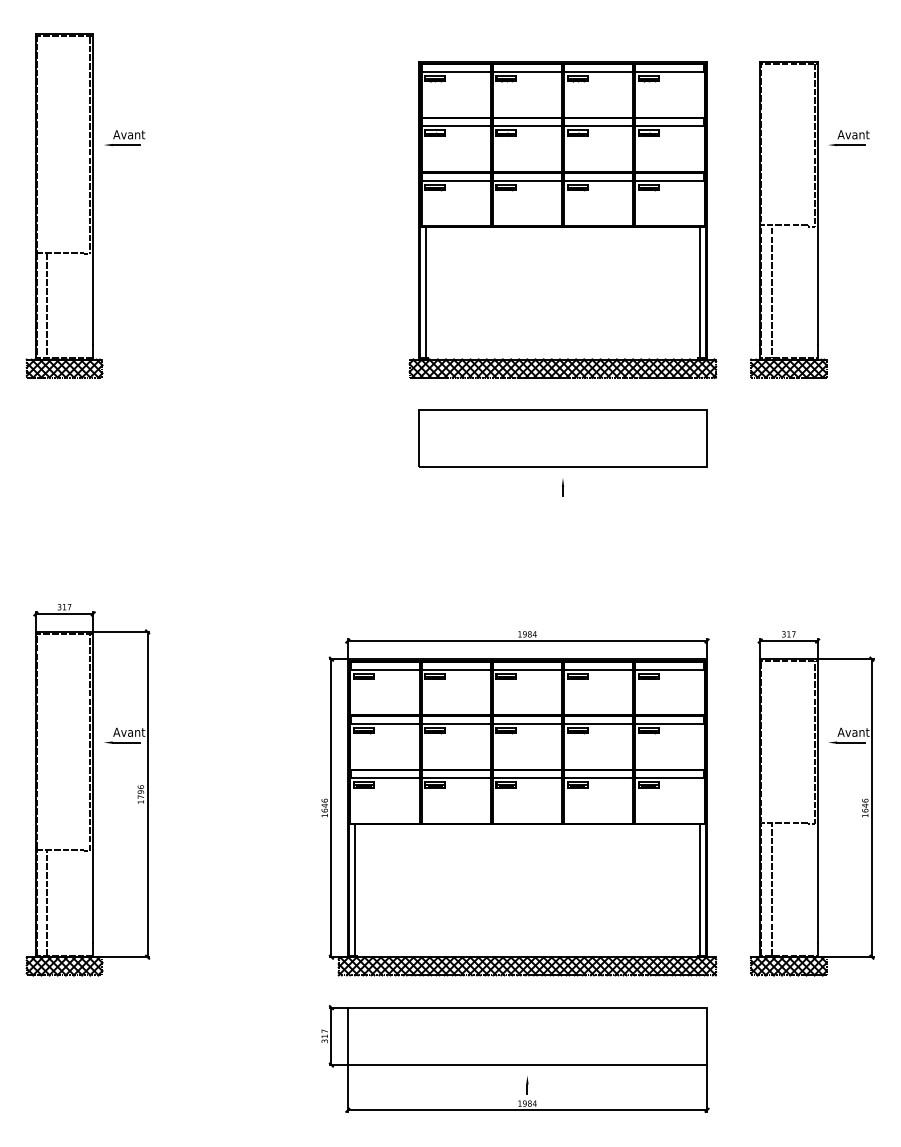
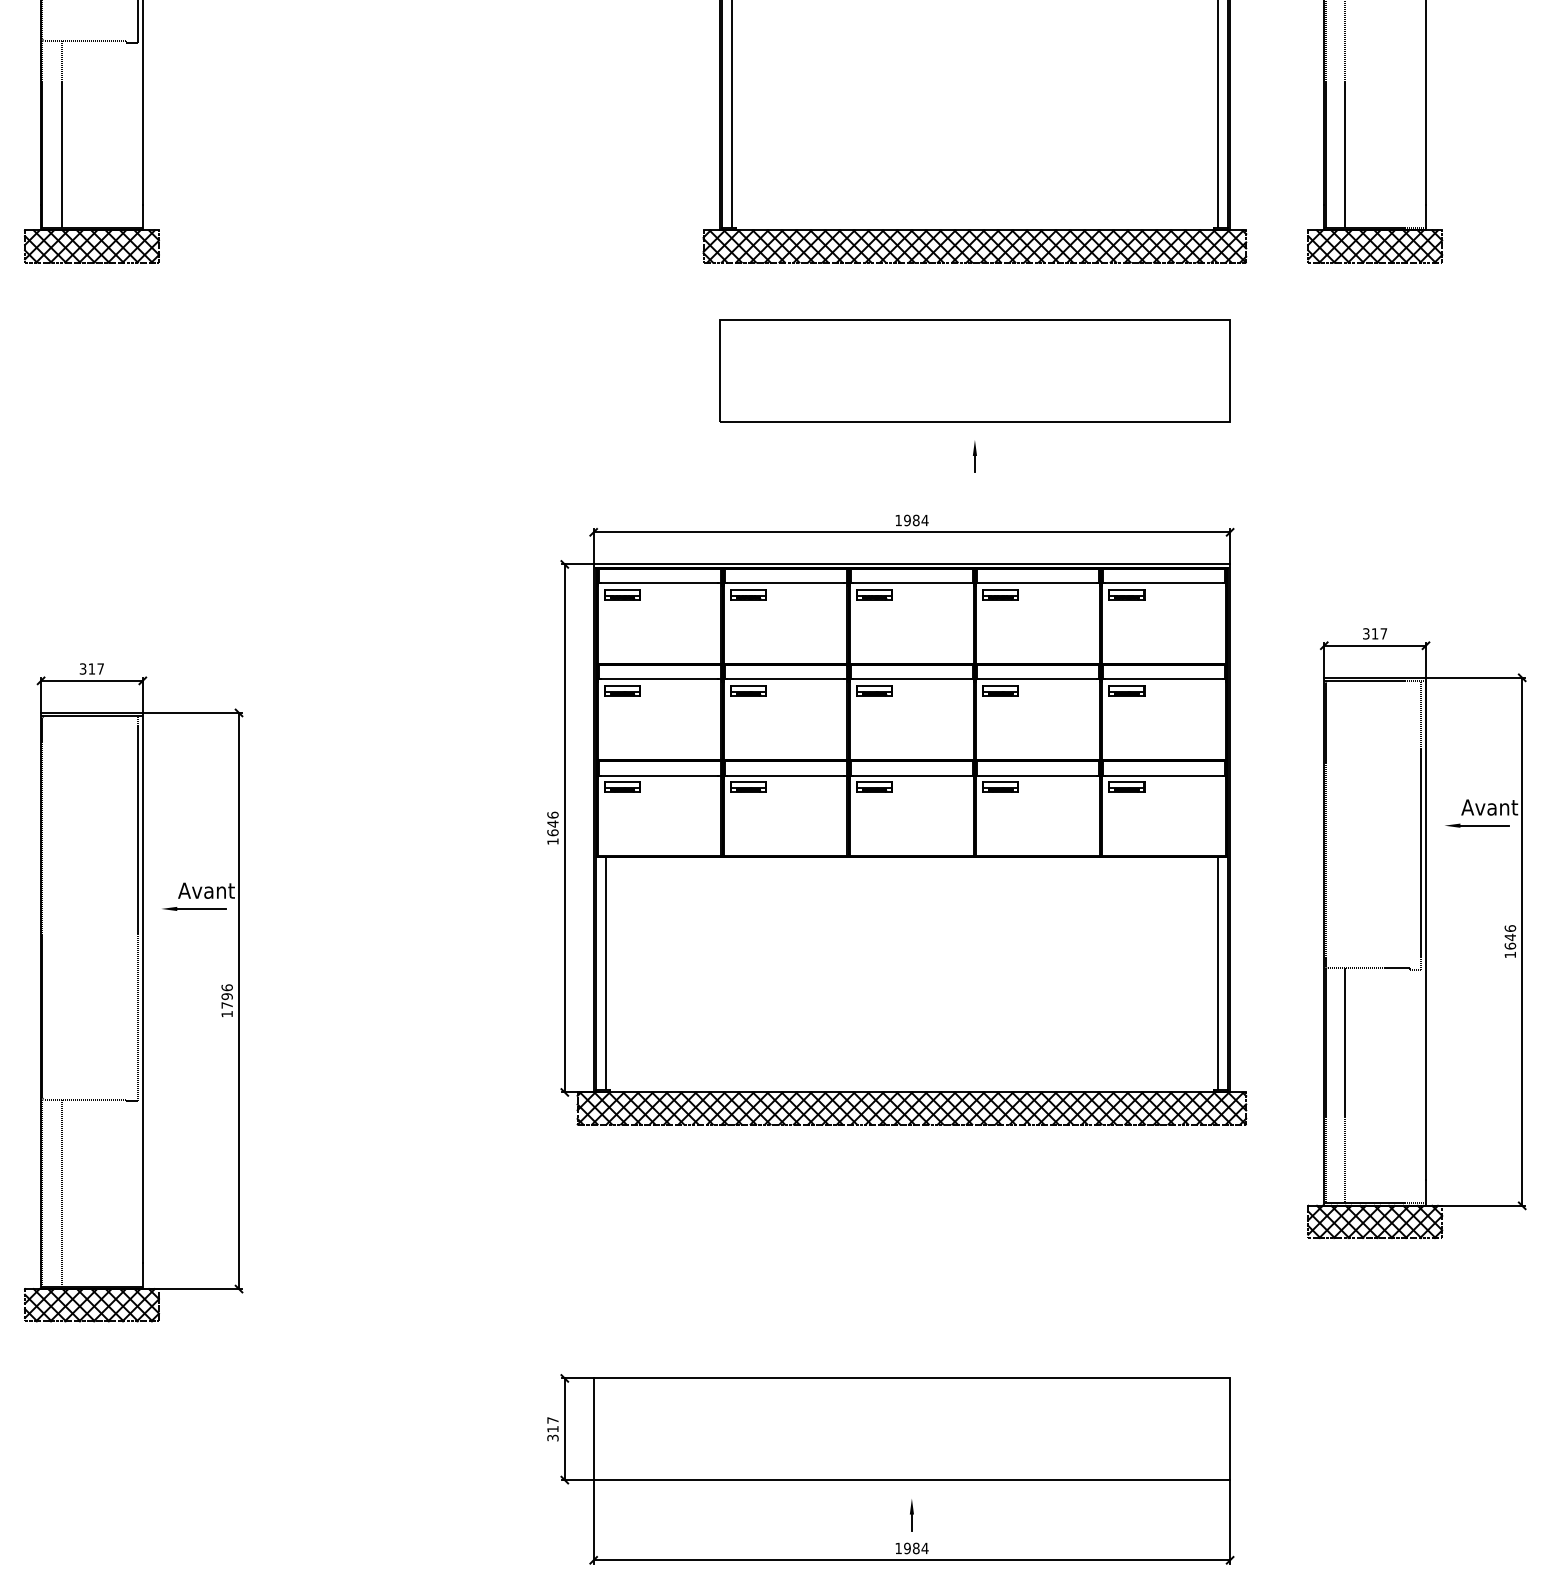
part: (519, 803) -> (897, 820), moved
part: (812, 803) -> (1416, 933), moved

